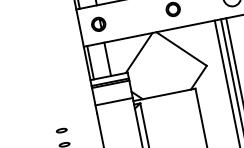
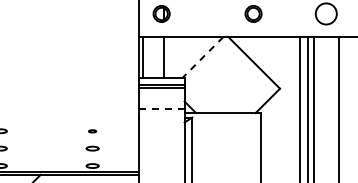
line: (138, 53) -> (202, 57), solid -> dashed
line: (114, 101) -> (161, 109), solid -> dashed
part: (61, 130) -> (92, 131), size x0.6

